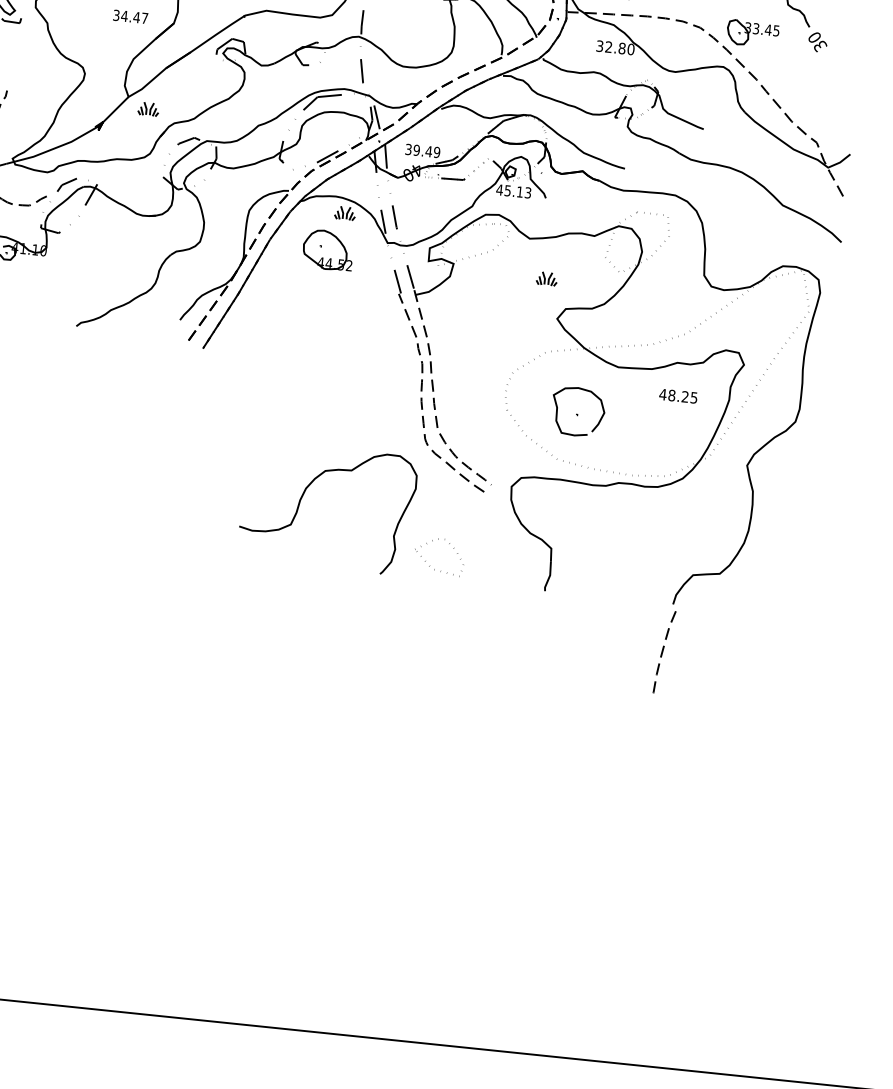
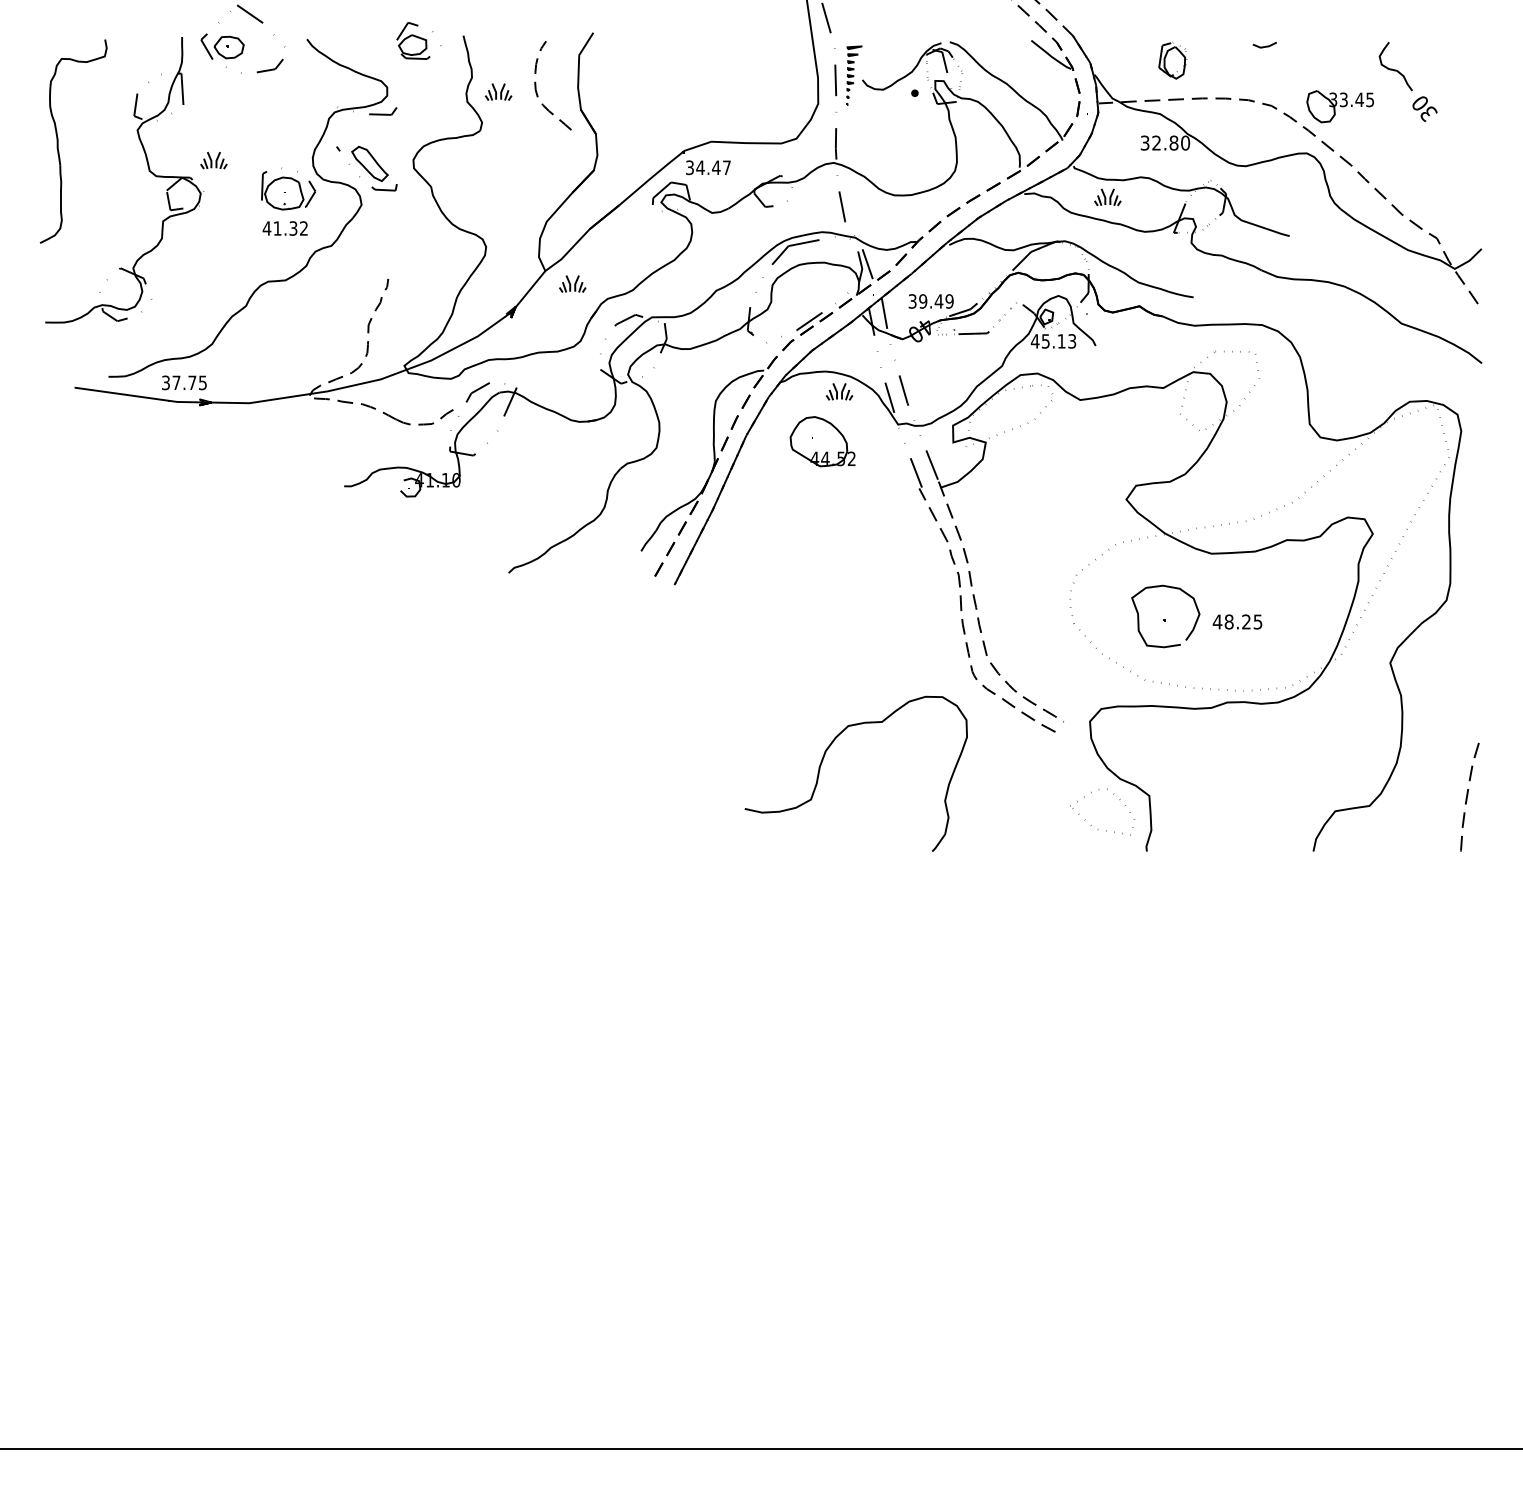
text: (130, 16) -> (708, 167), moved
part: (546, 278) -> (1107, 197), moved
text: (678, 395) -> (1237, 621), moved
part: (435, 568) -> (1098, 828), moved
curve: (663, 650) -> (1468, 795), moved

